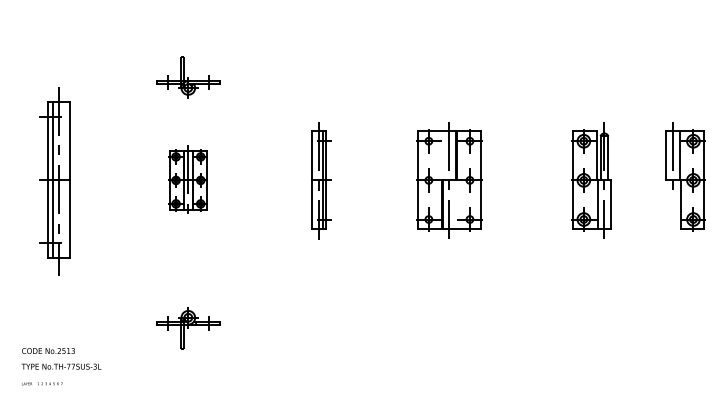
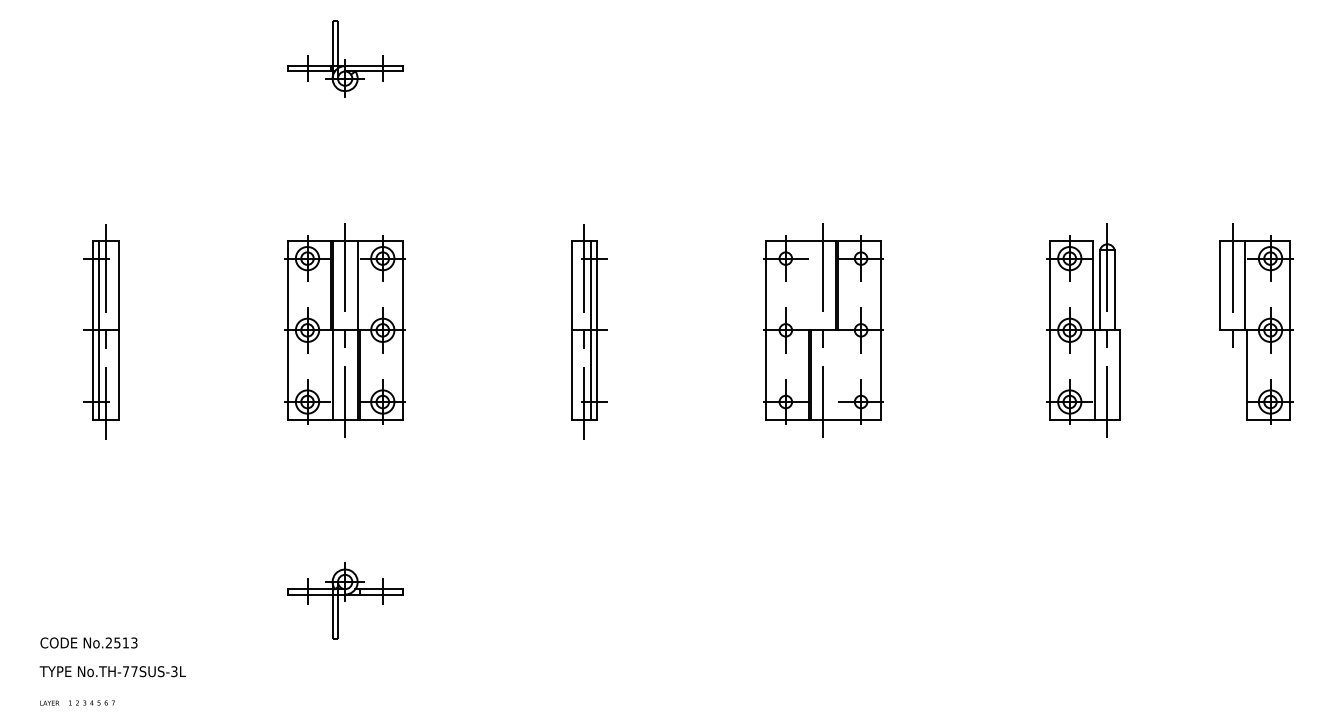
part: (188, 77) -> (345, 59), moved
part: (55, 180) -> (101, 330), size x0.62
part: (188, 180) -> (345, 330), size x1.67

